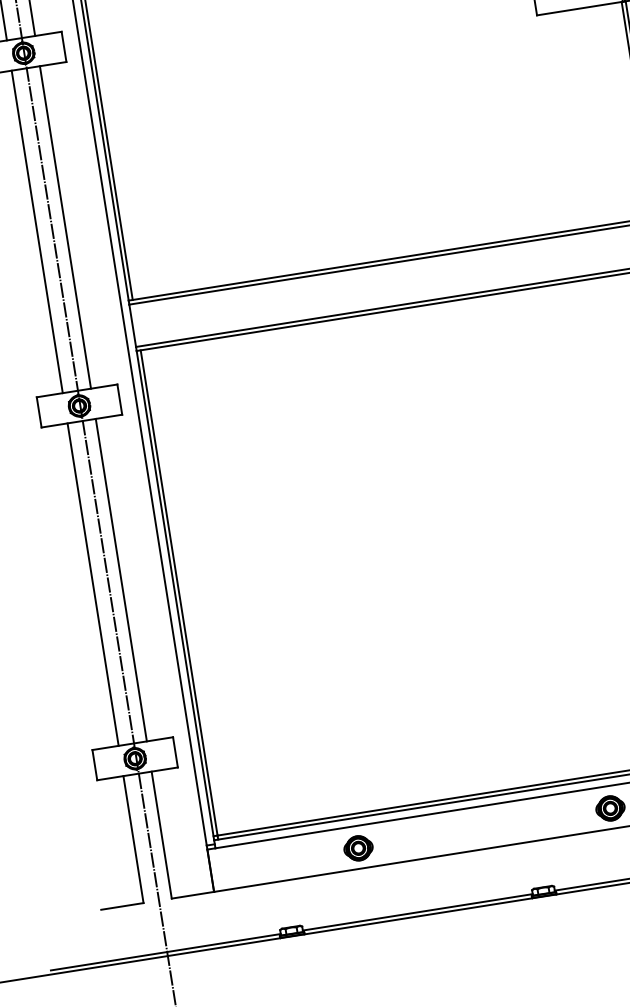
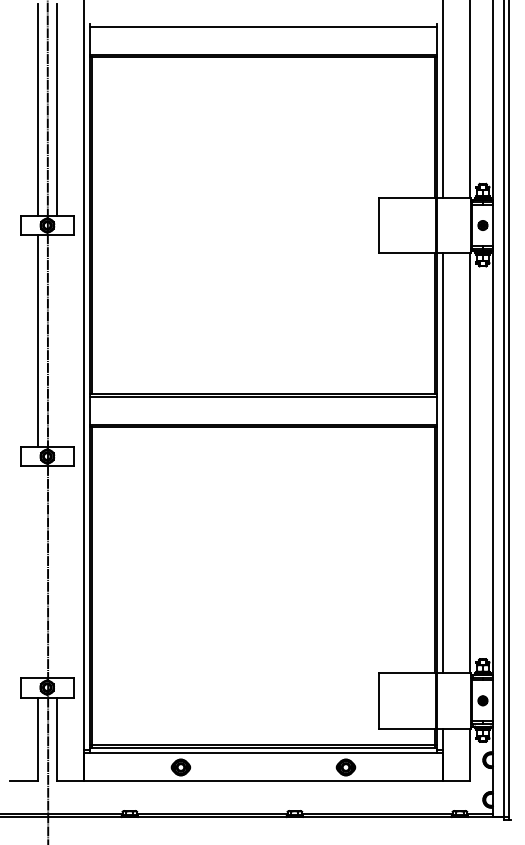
line: (65, 226) -> (56, 340), removed
line: (121, 579) -> (56, 571), removed
line: (93, 583) -> (38, 571), removed

